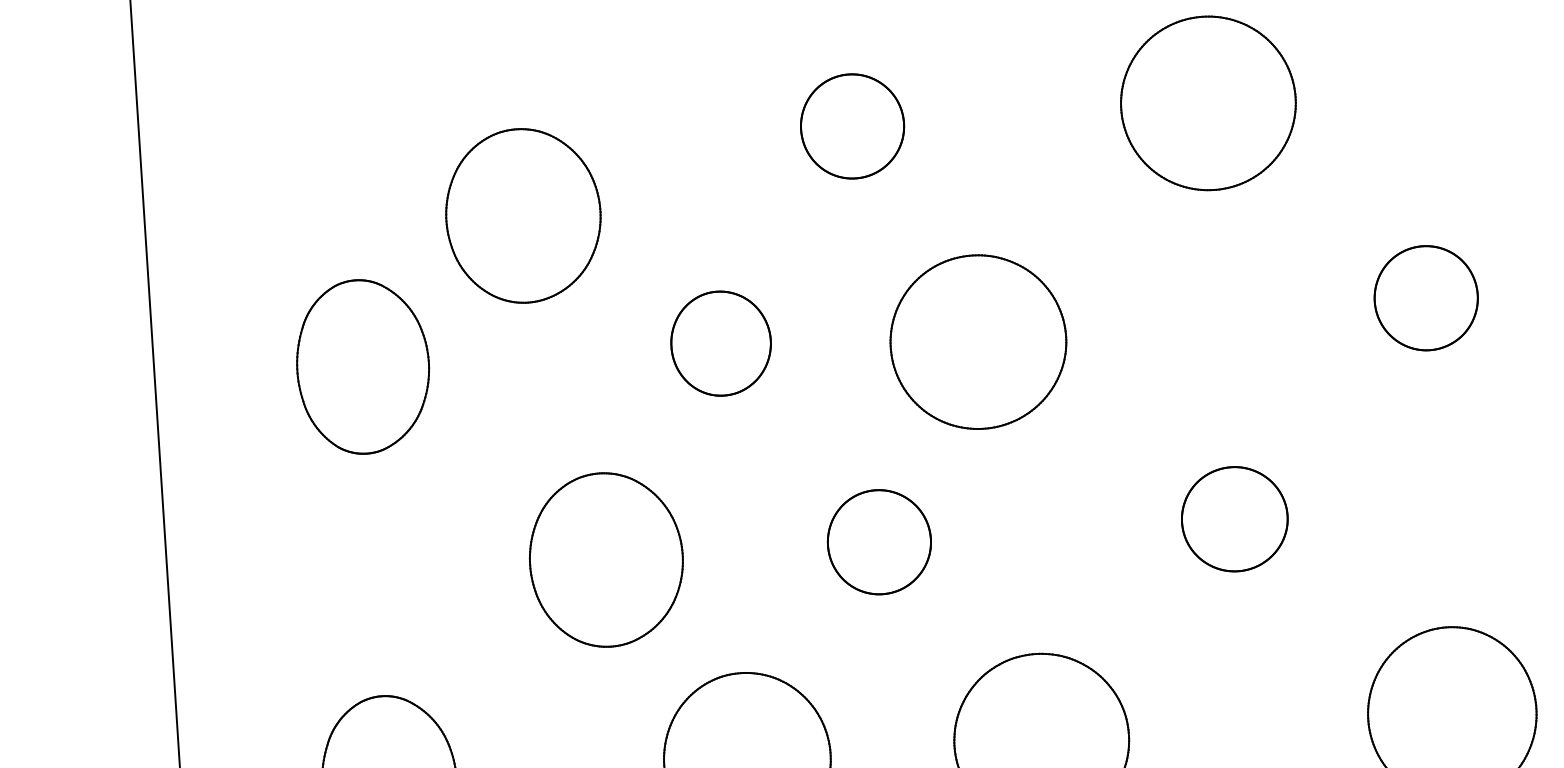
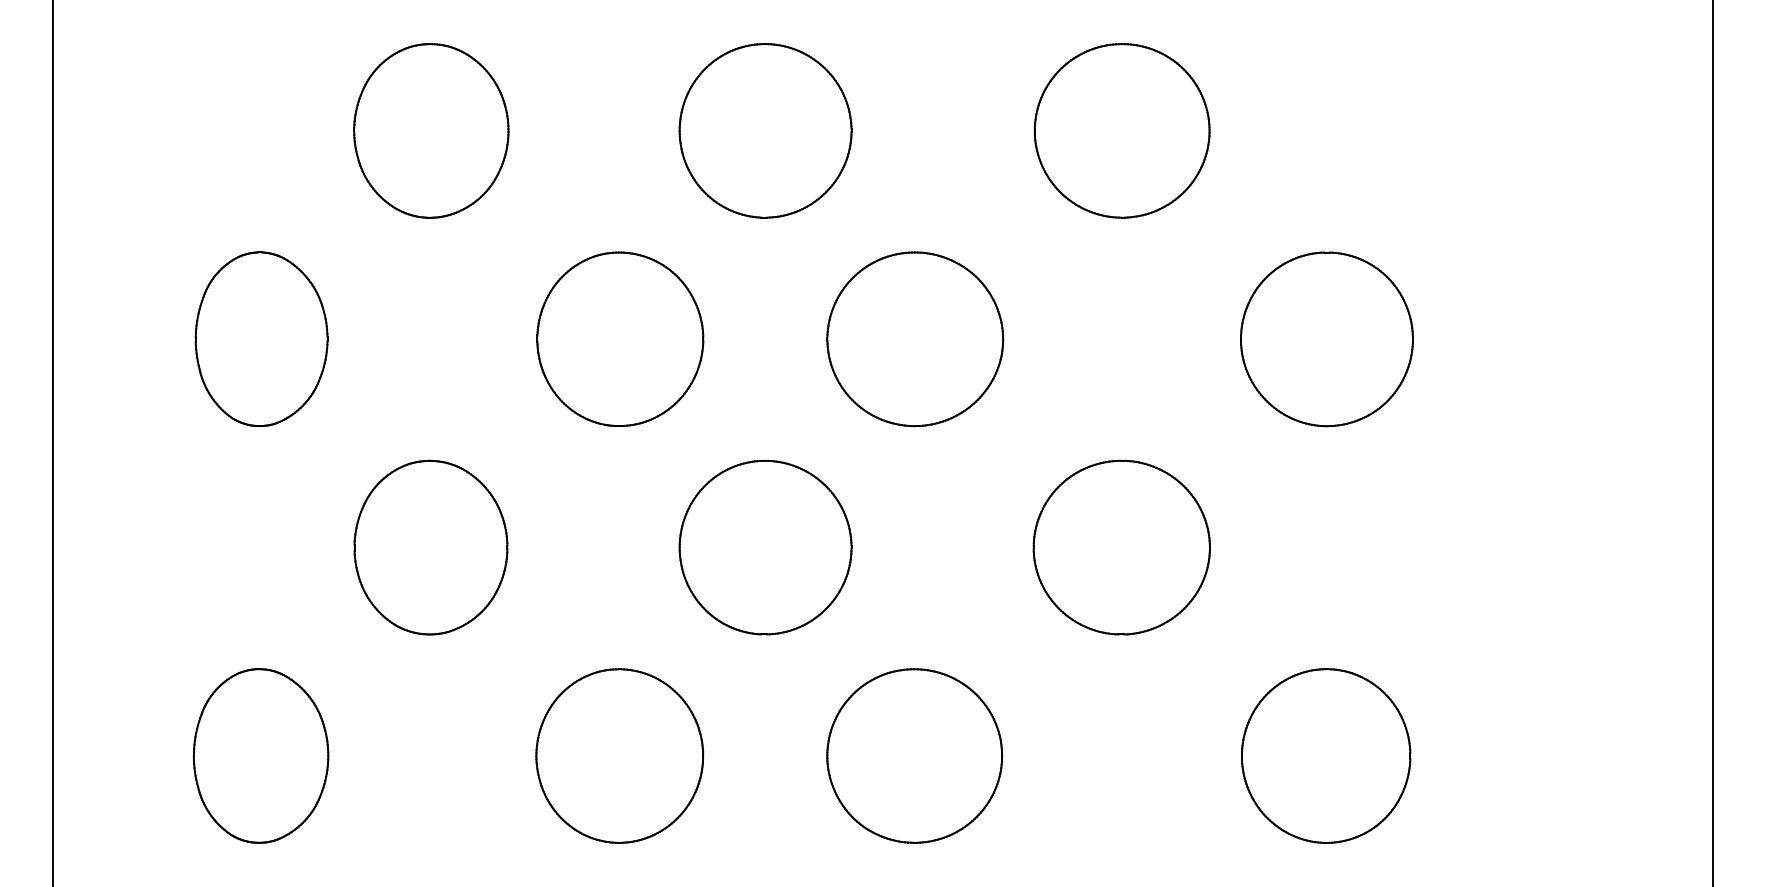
part: (852, 126) -> (765, 130), size x1.67
part: (523, 215) -> (431, 130), moved
part: (1425, 298) -> (1326, 339), size x1.67
part: (721, 342) -> (620, 338), size x1.67
part: (978, 342) -> (915, 339), moved
part: (1234, 519) -> (1121, 547), size x1.67
part: (879, 542) -> (765, 547), size x1.67
part: (605, 559) -> (430, 547), moved

